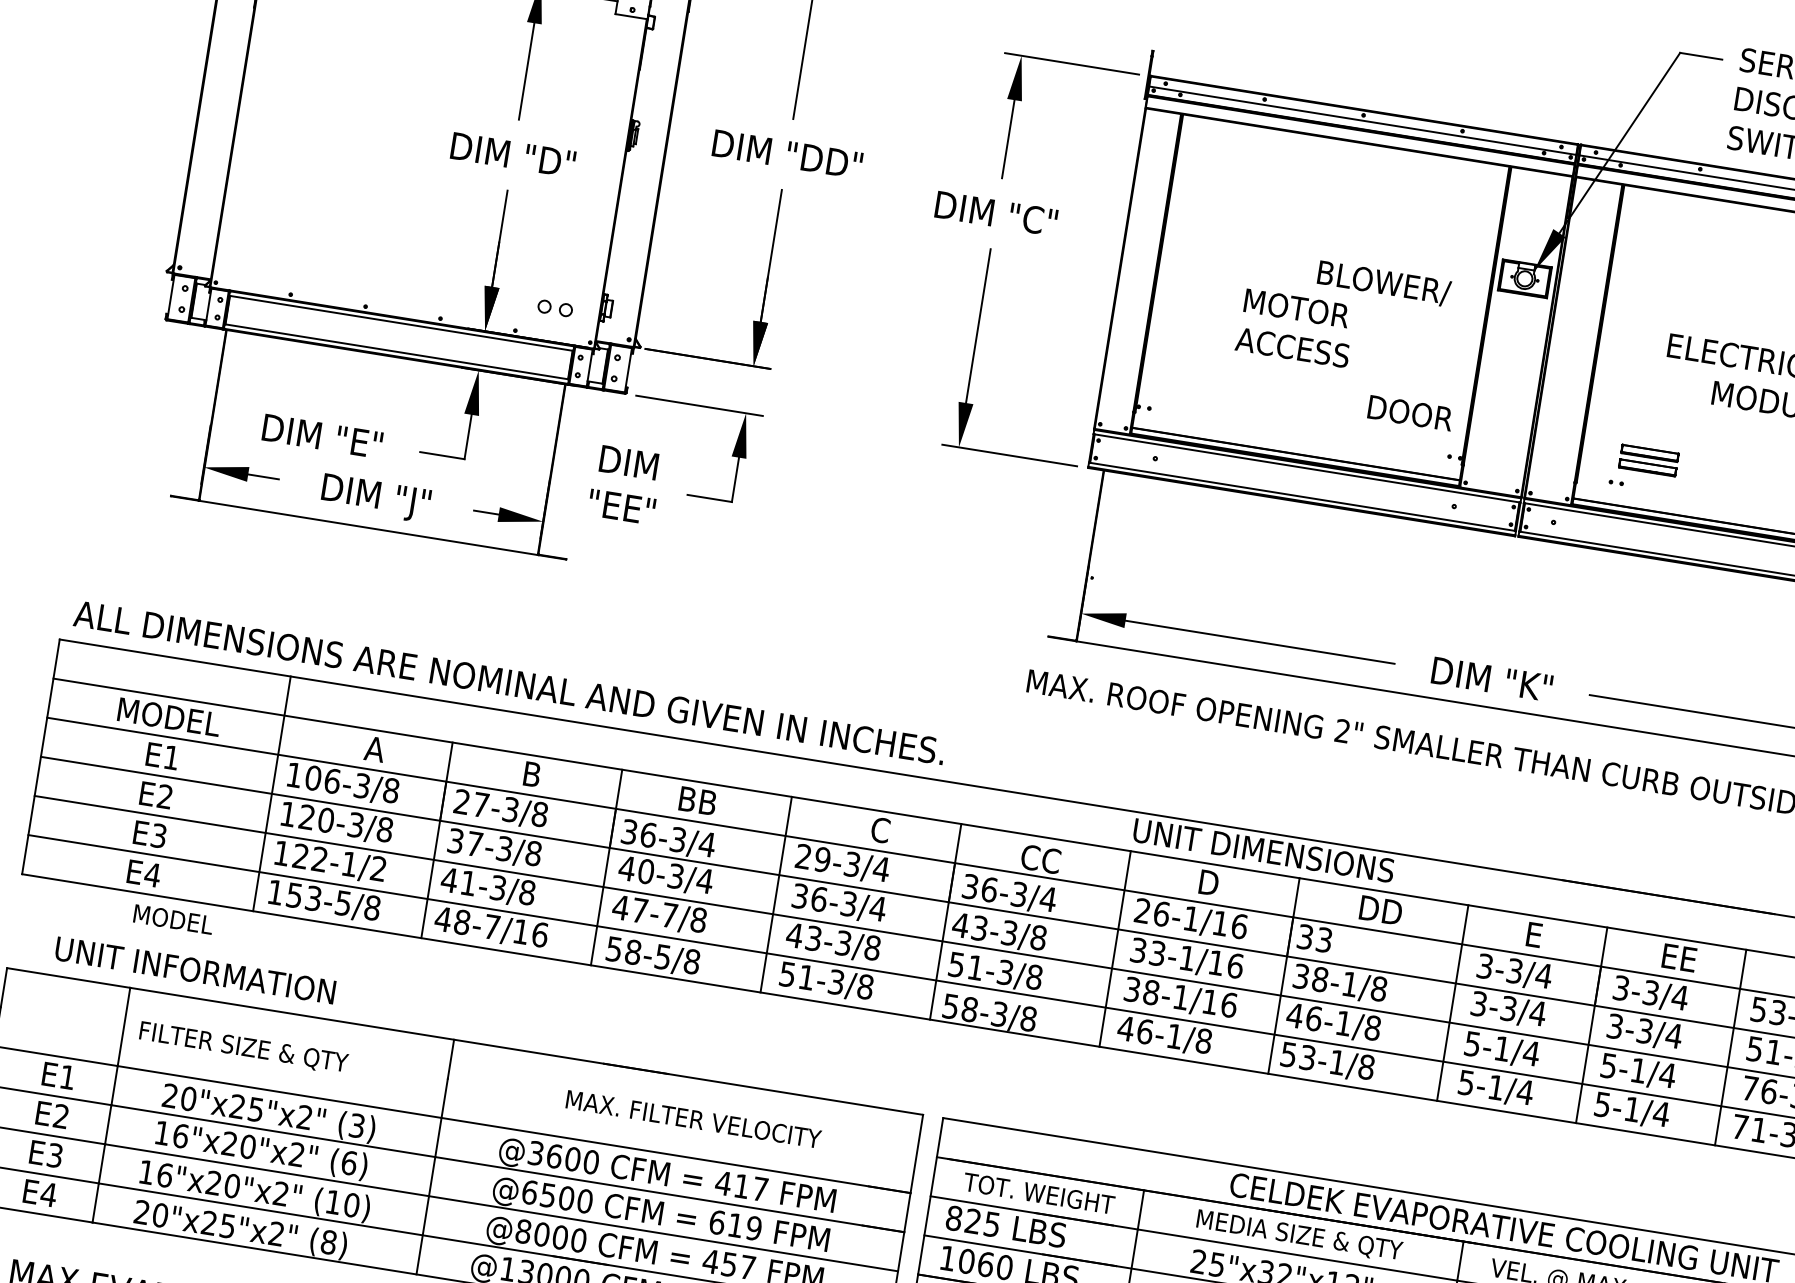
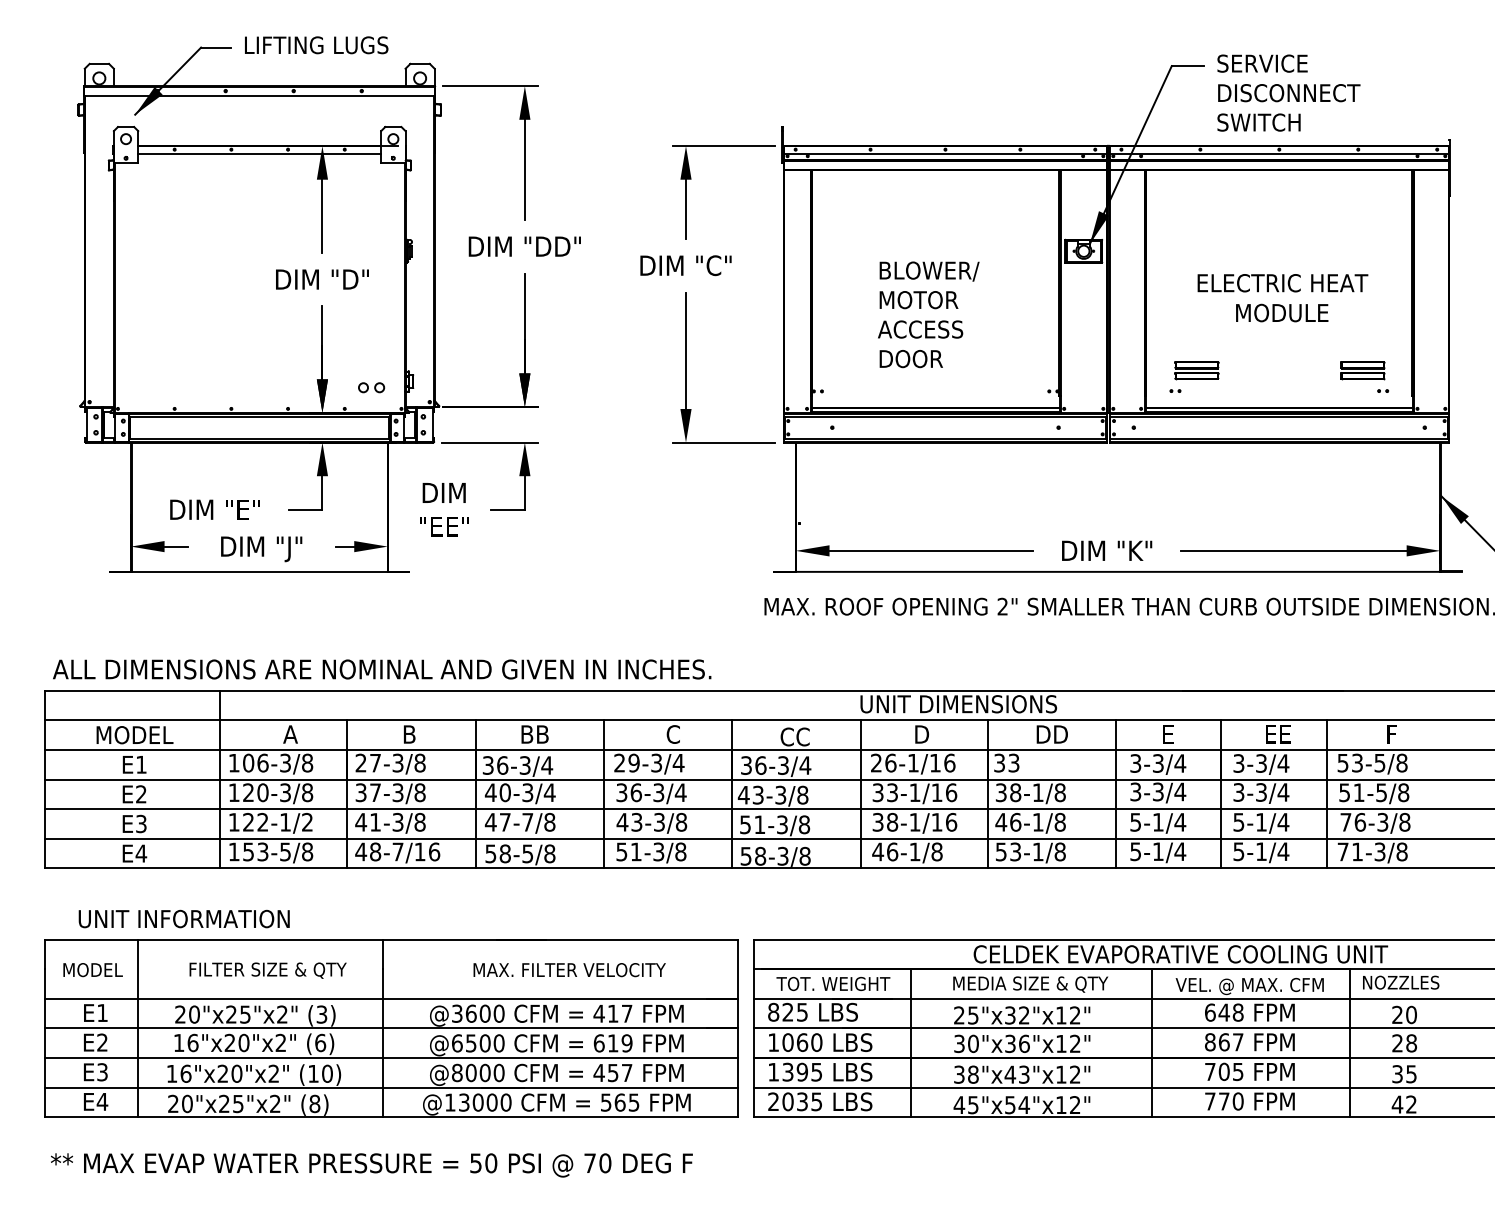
text: (1384, 283) -> (929, 271), moved
text: (1409, 413) -> (910, 359), moved
text: (172, 920) -> (92, 970), moved
text: (243, 1047) -> (267, 970), moved

